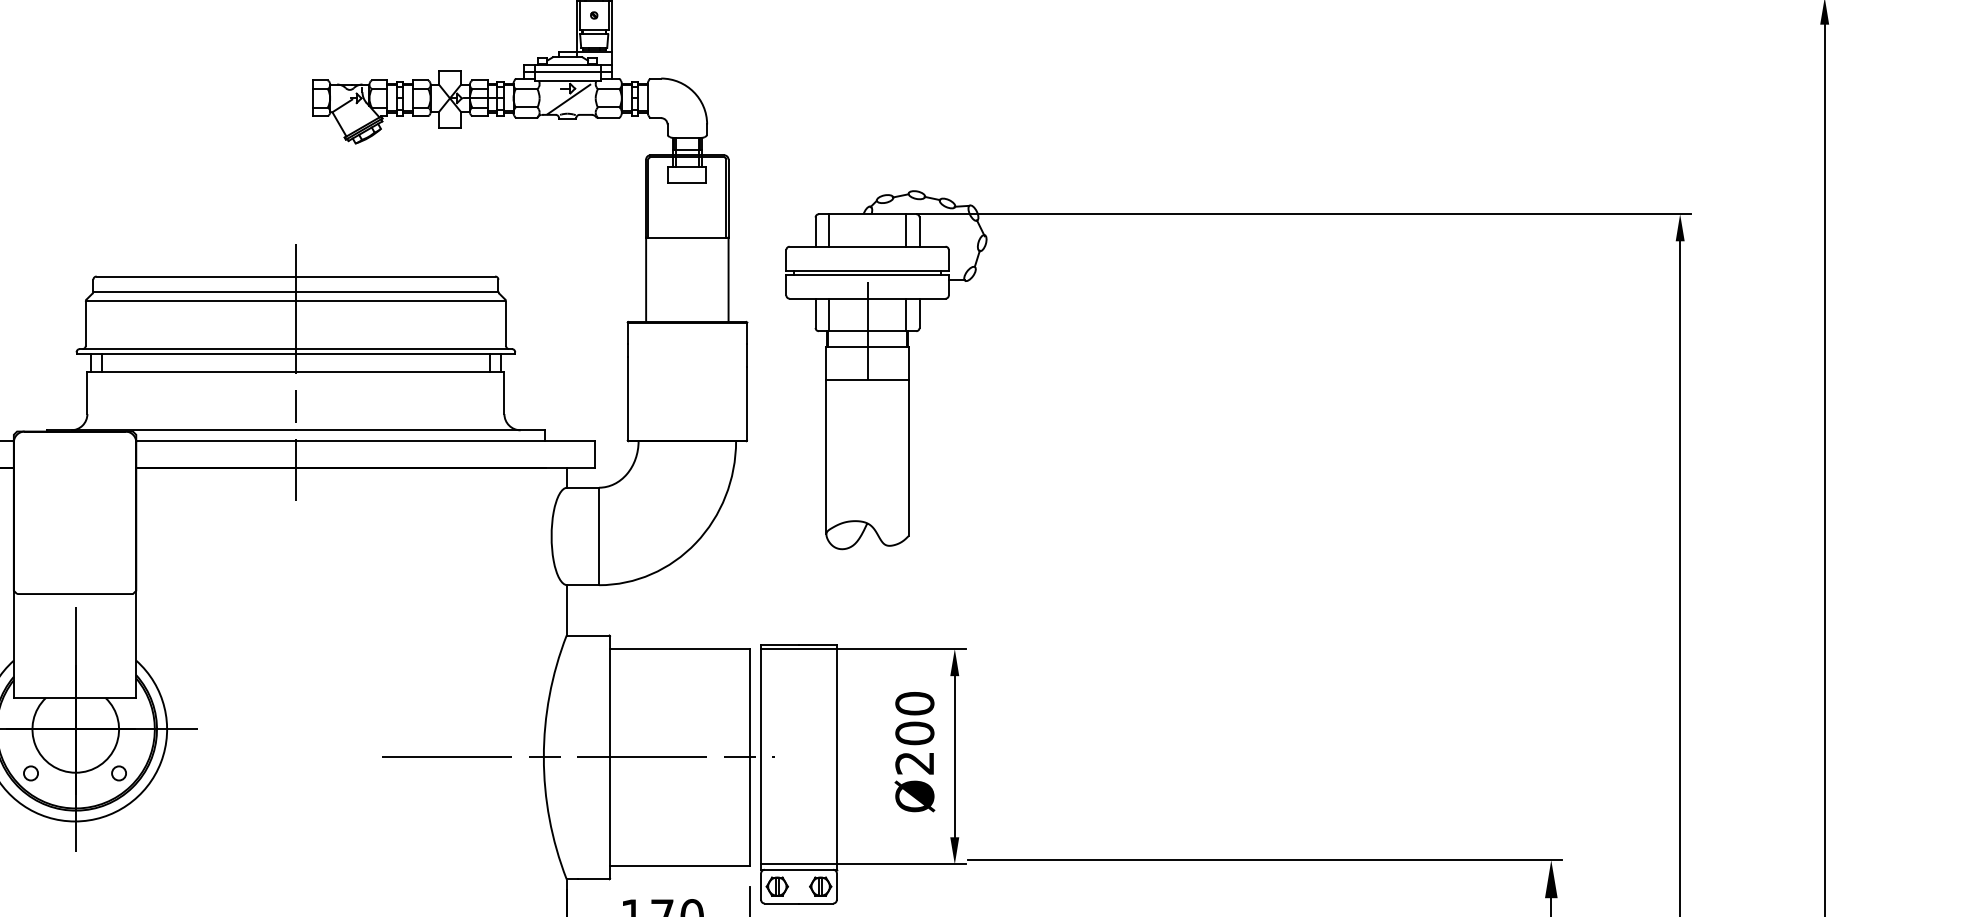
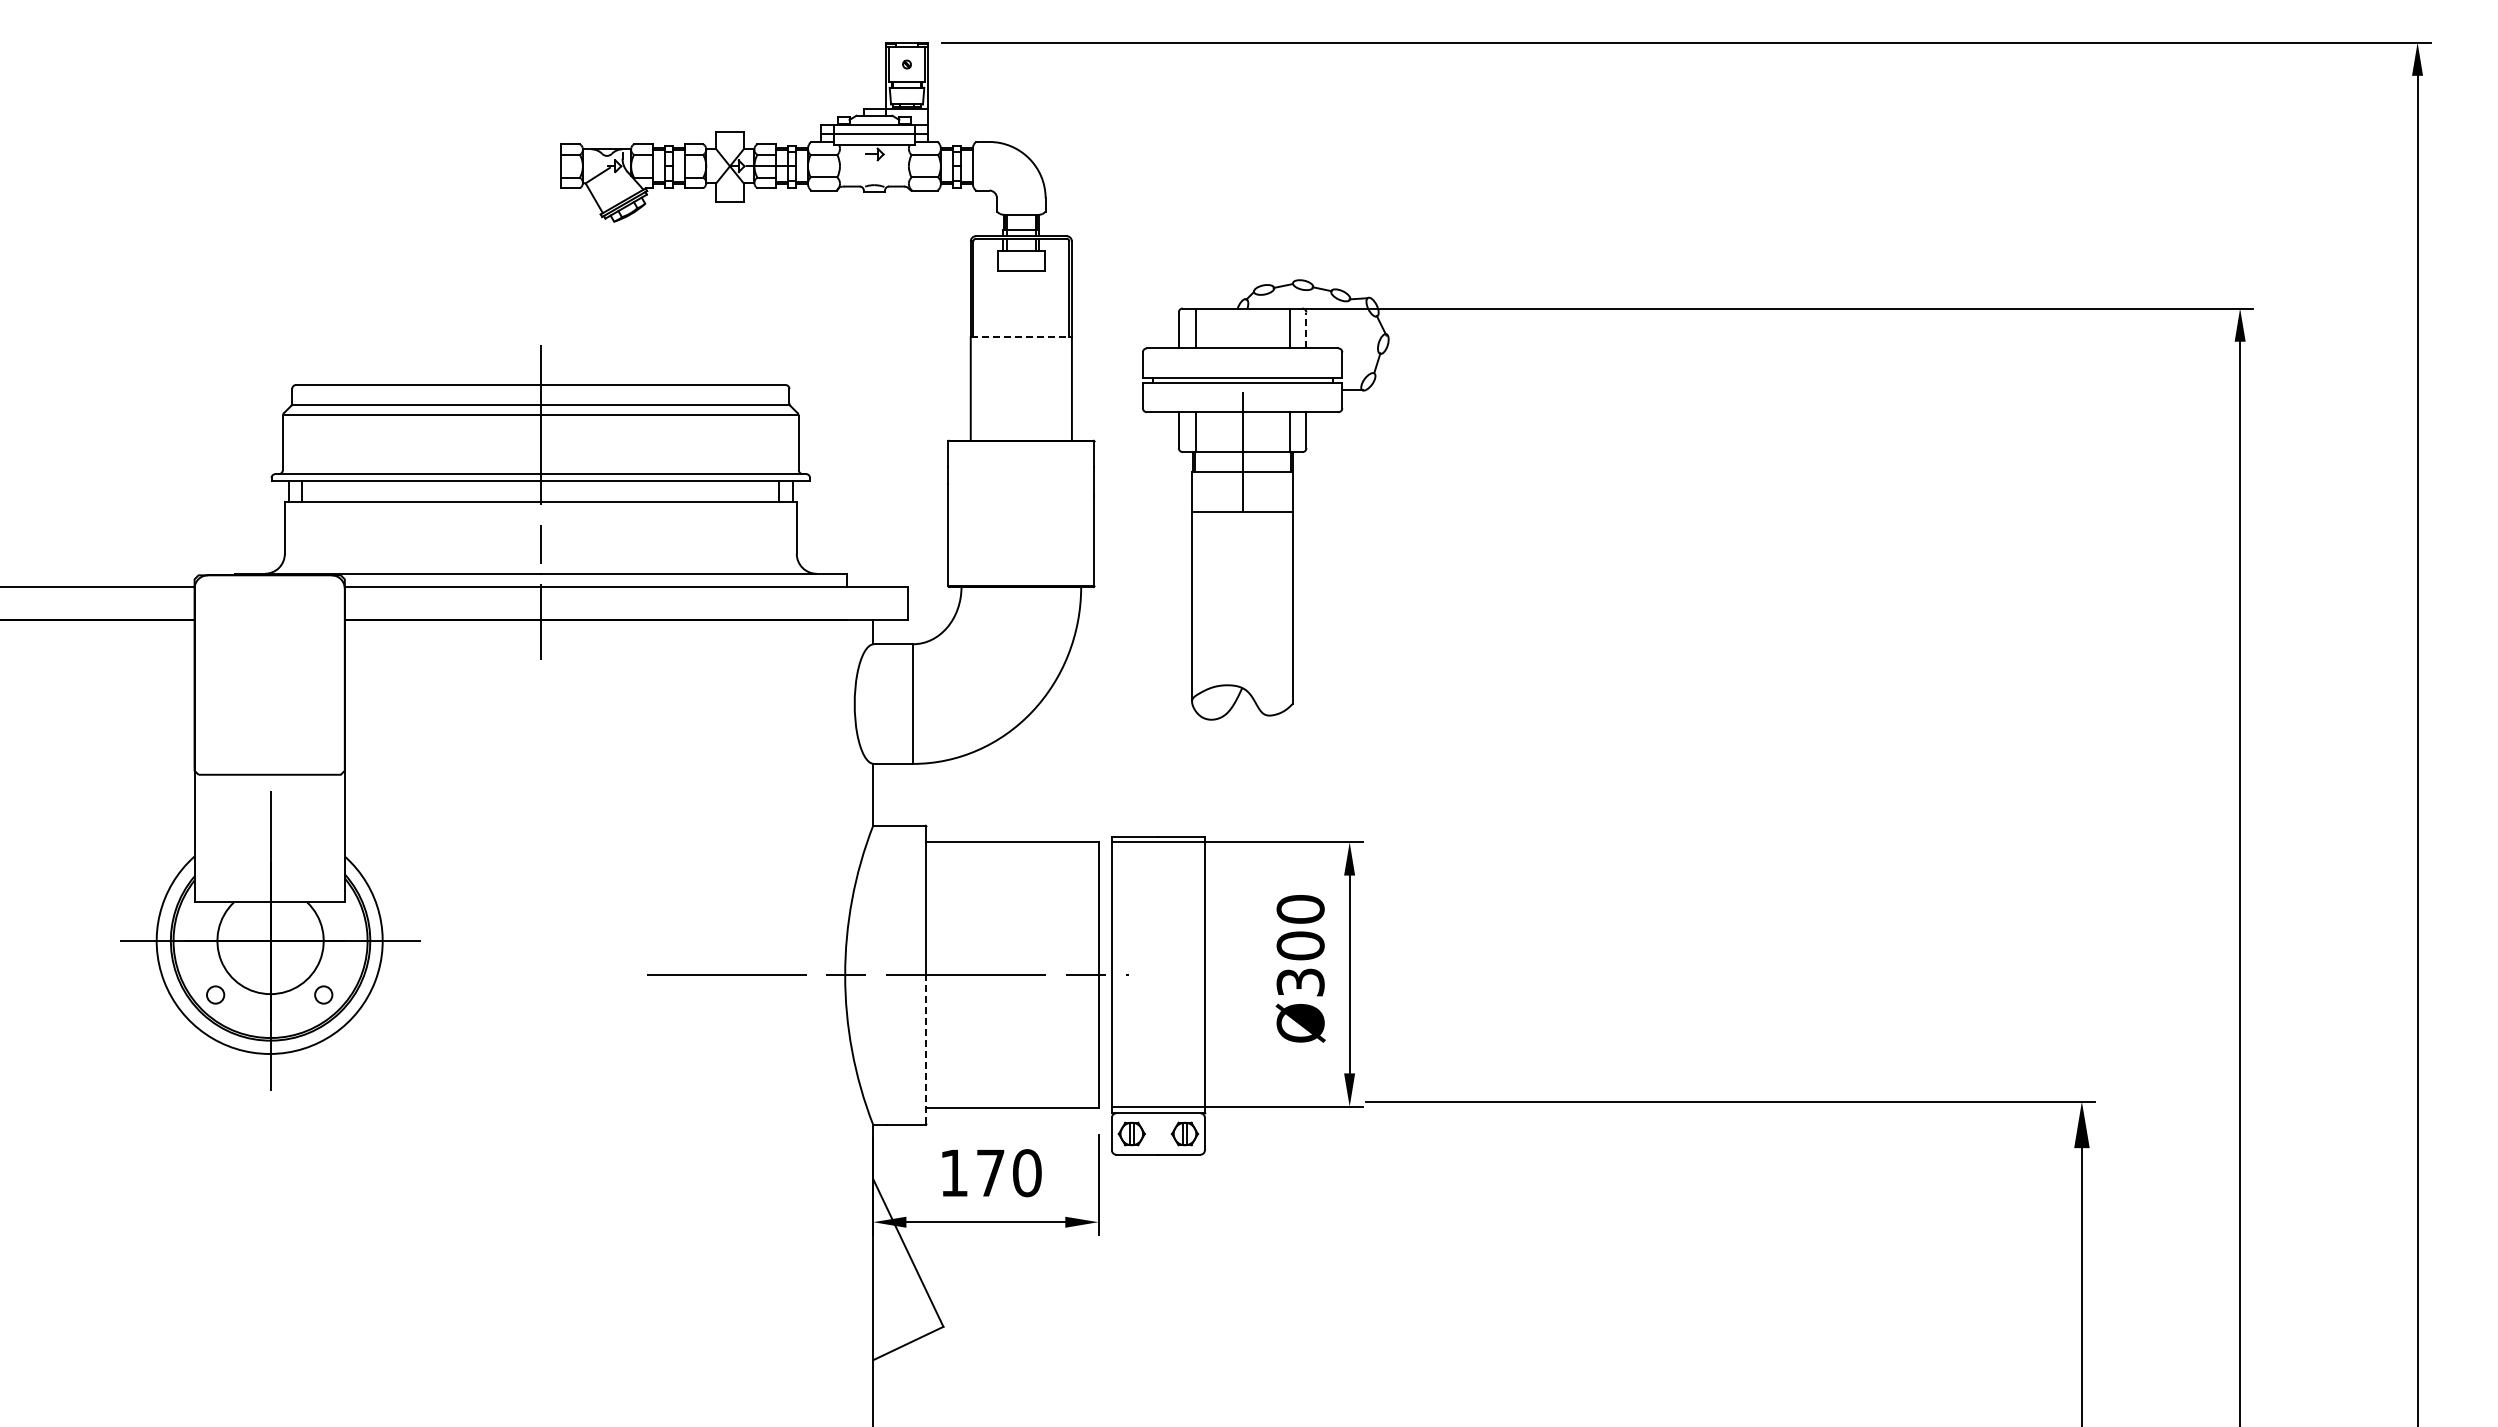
line: (568, 99) -> (875, 167), removed
line: (919, 232) -> (1306, 330), solid -> dashed
line: (687, 237) -> (1021, 337), solid -> dashed
text: (914, 763) -> (1300, 982), Ø200 -> Ø300
line: (610, 817) -> (926, 1049), solid -> dashed

